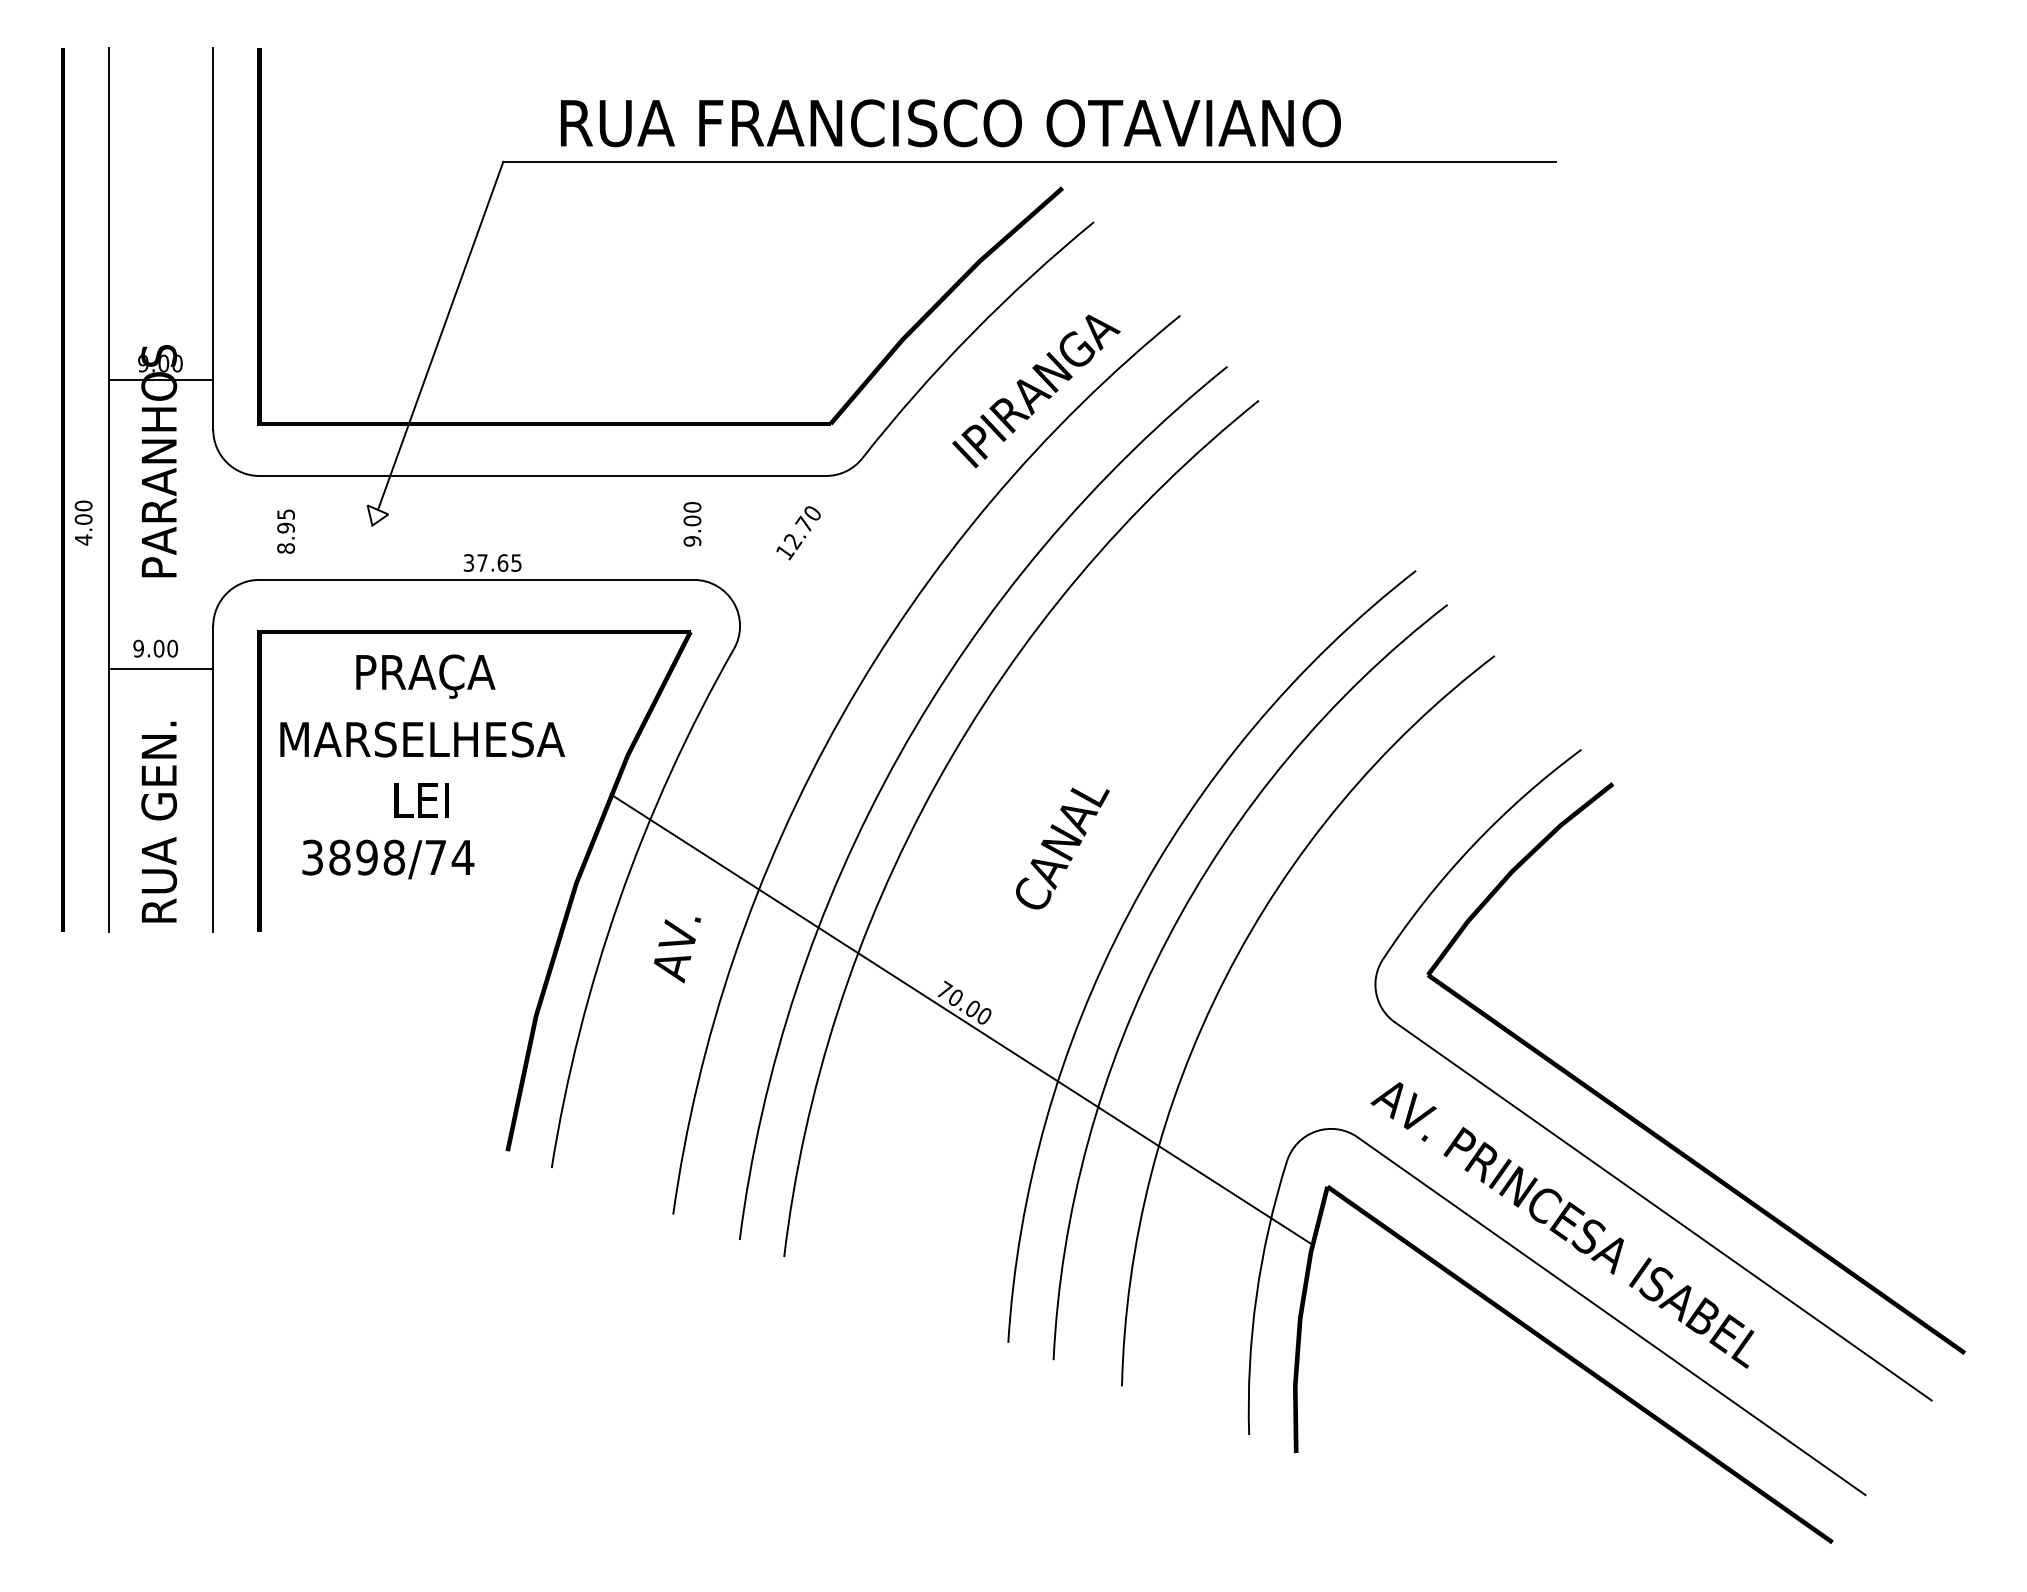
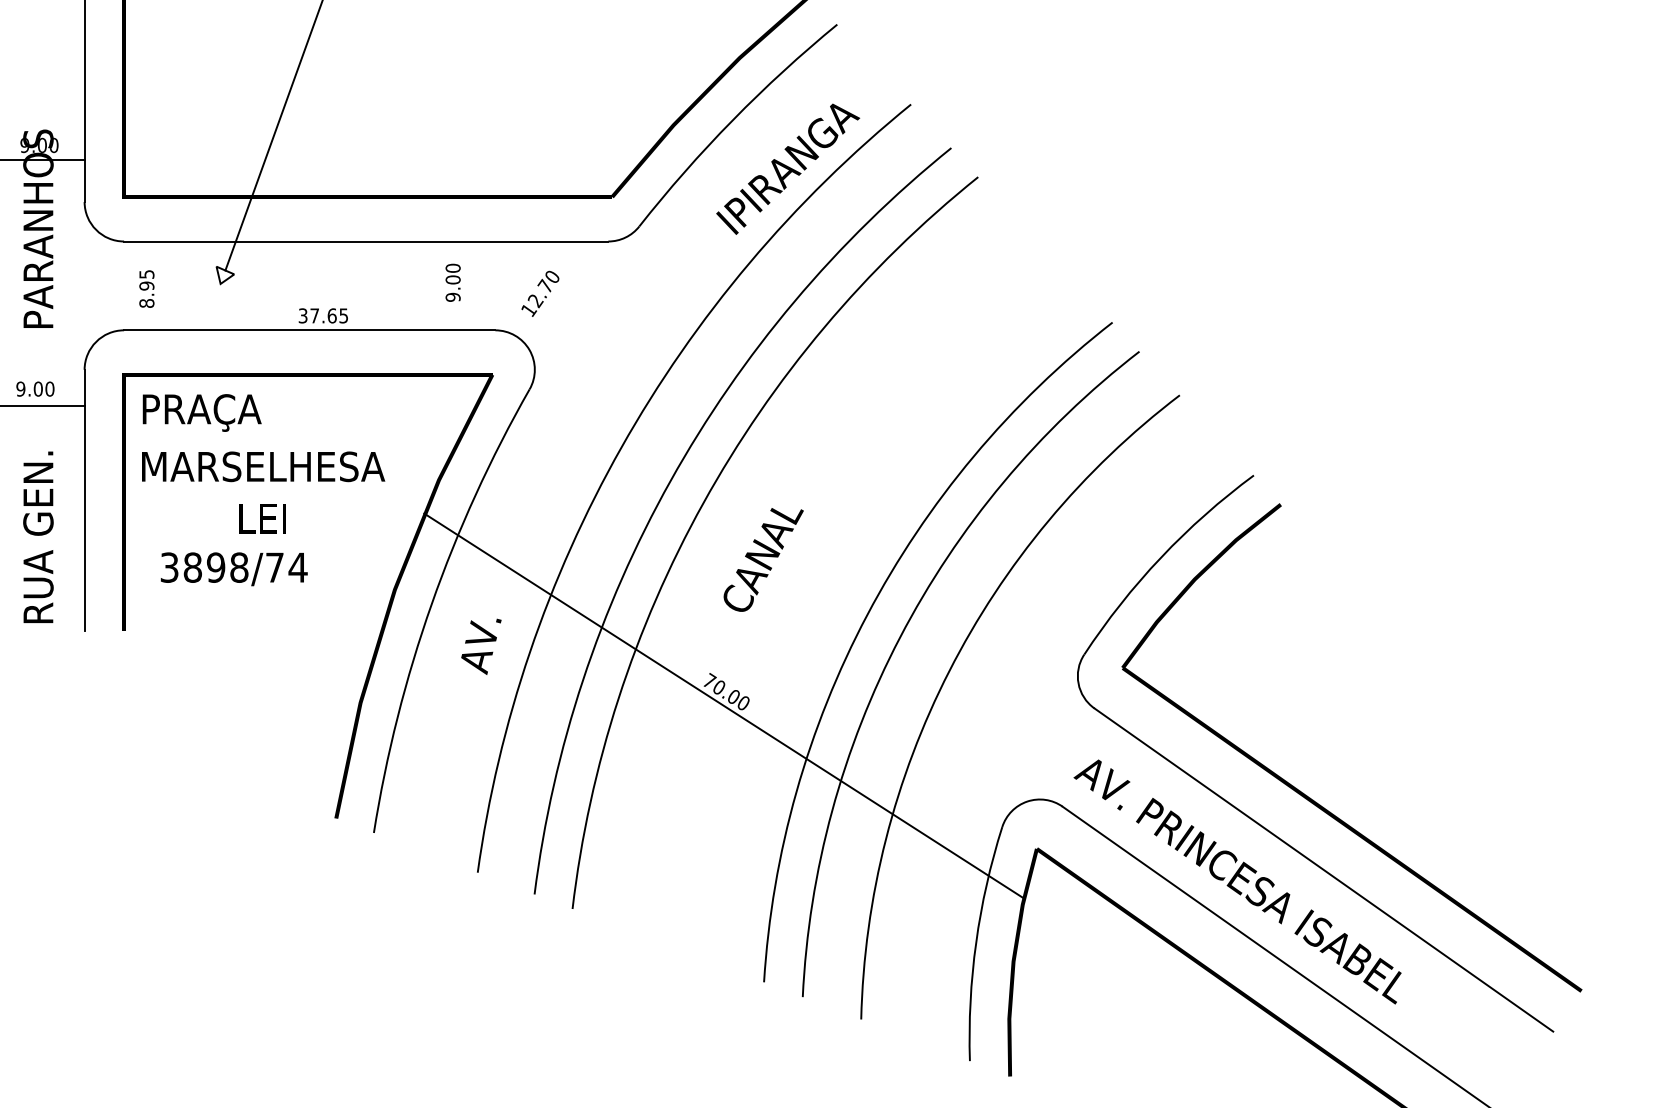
text: (692, 524) -> (453, 282), moved
text: (798, 533) -> (540, 294), moved
text: (425, 676) -> (201, 412), moved
text: (1062, 848) -> (763, 559), moved

